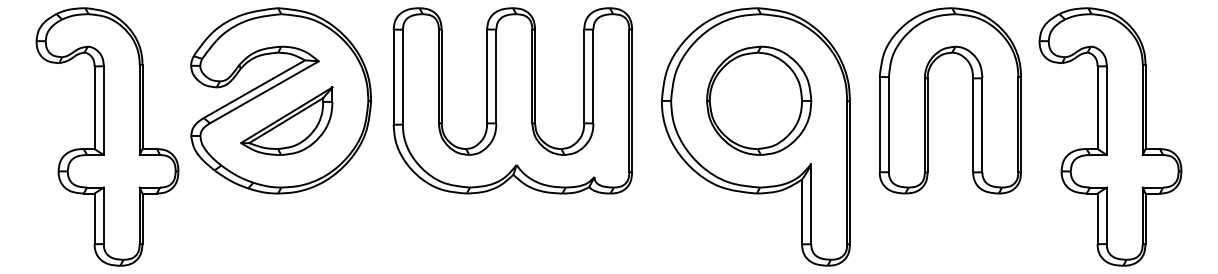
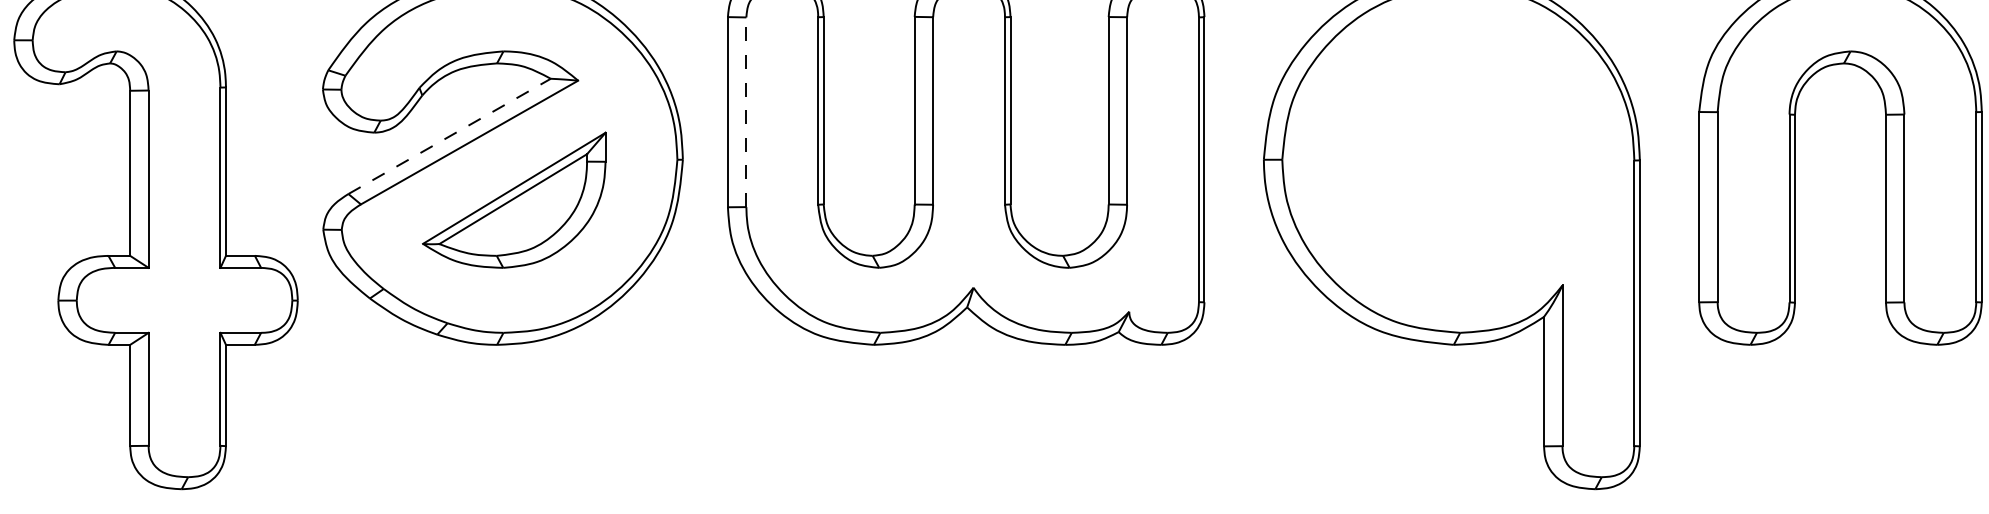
line: (402, 76) -> (745, 110), solid -> dashed
line: (254, 89) -> (449, 136), solid -> dashed
part: (759, 100) -> (1458, 158), removed

